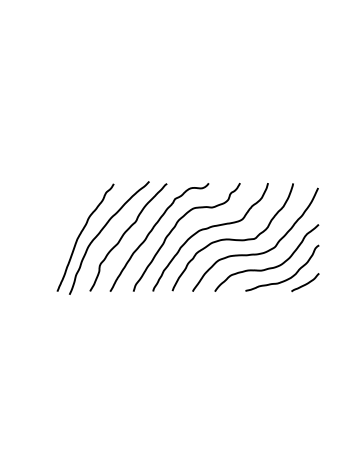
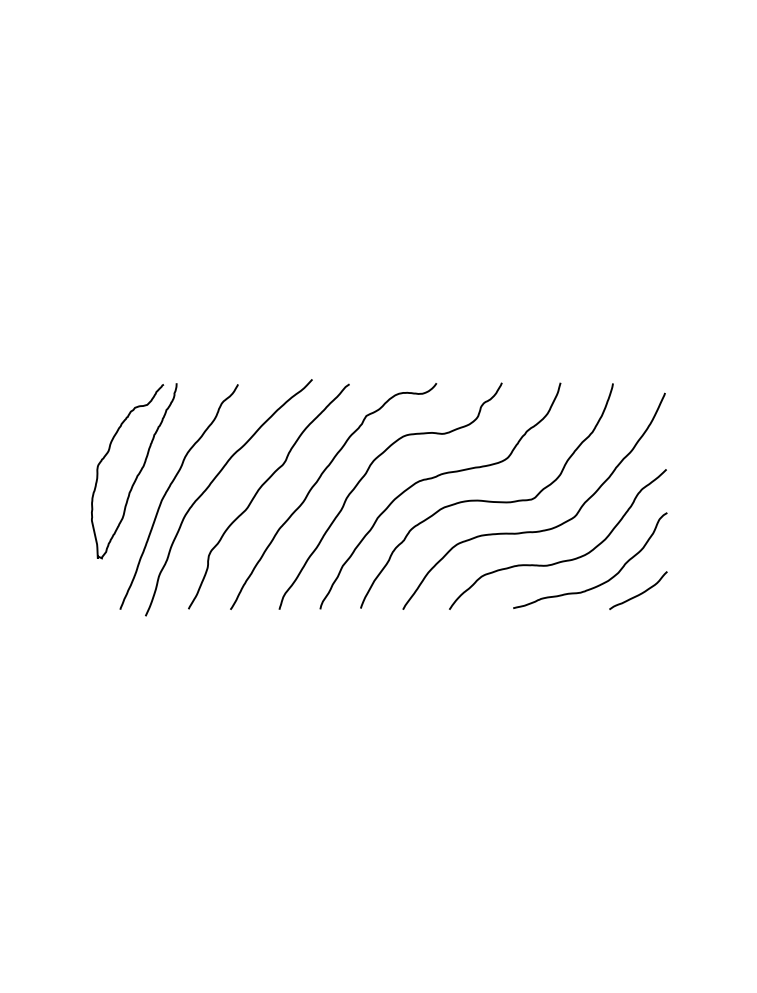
curve: (65, 226) -> (137, 473), added

